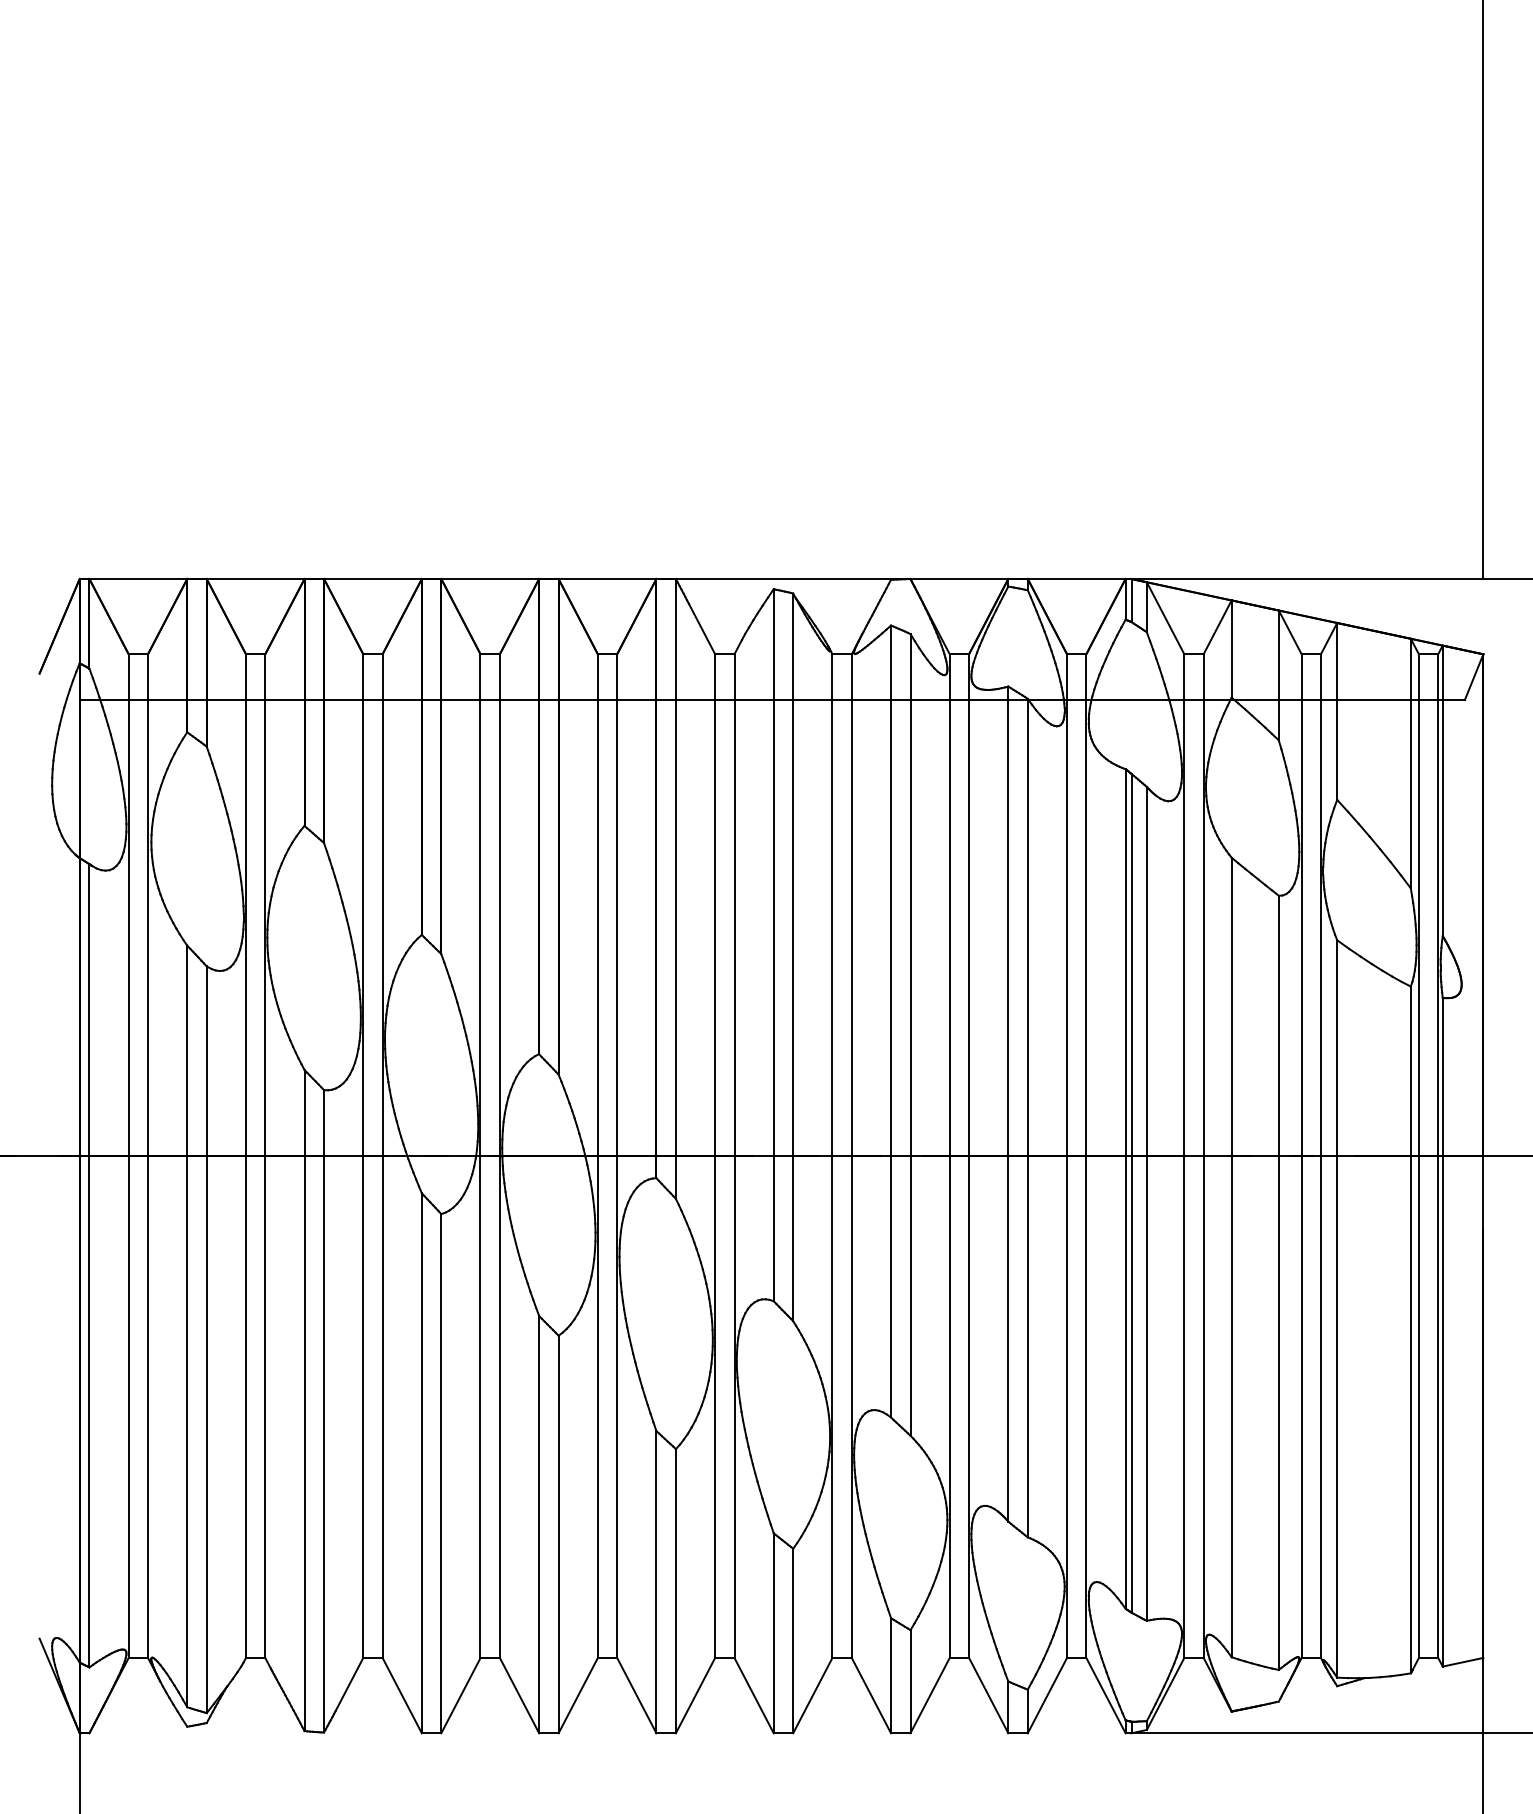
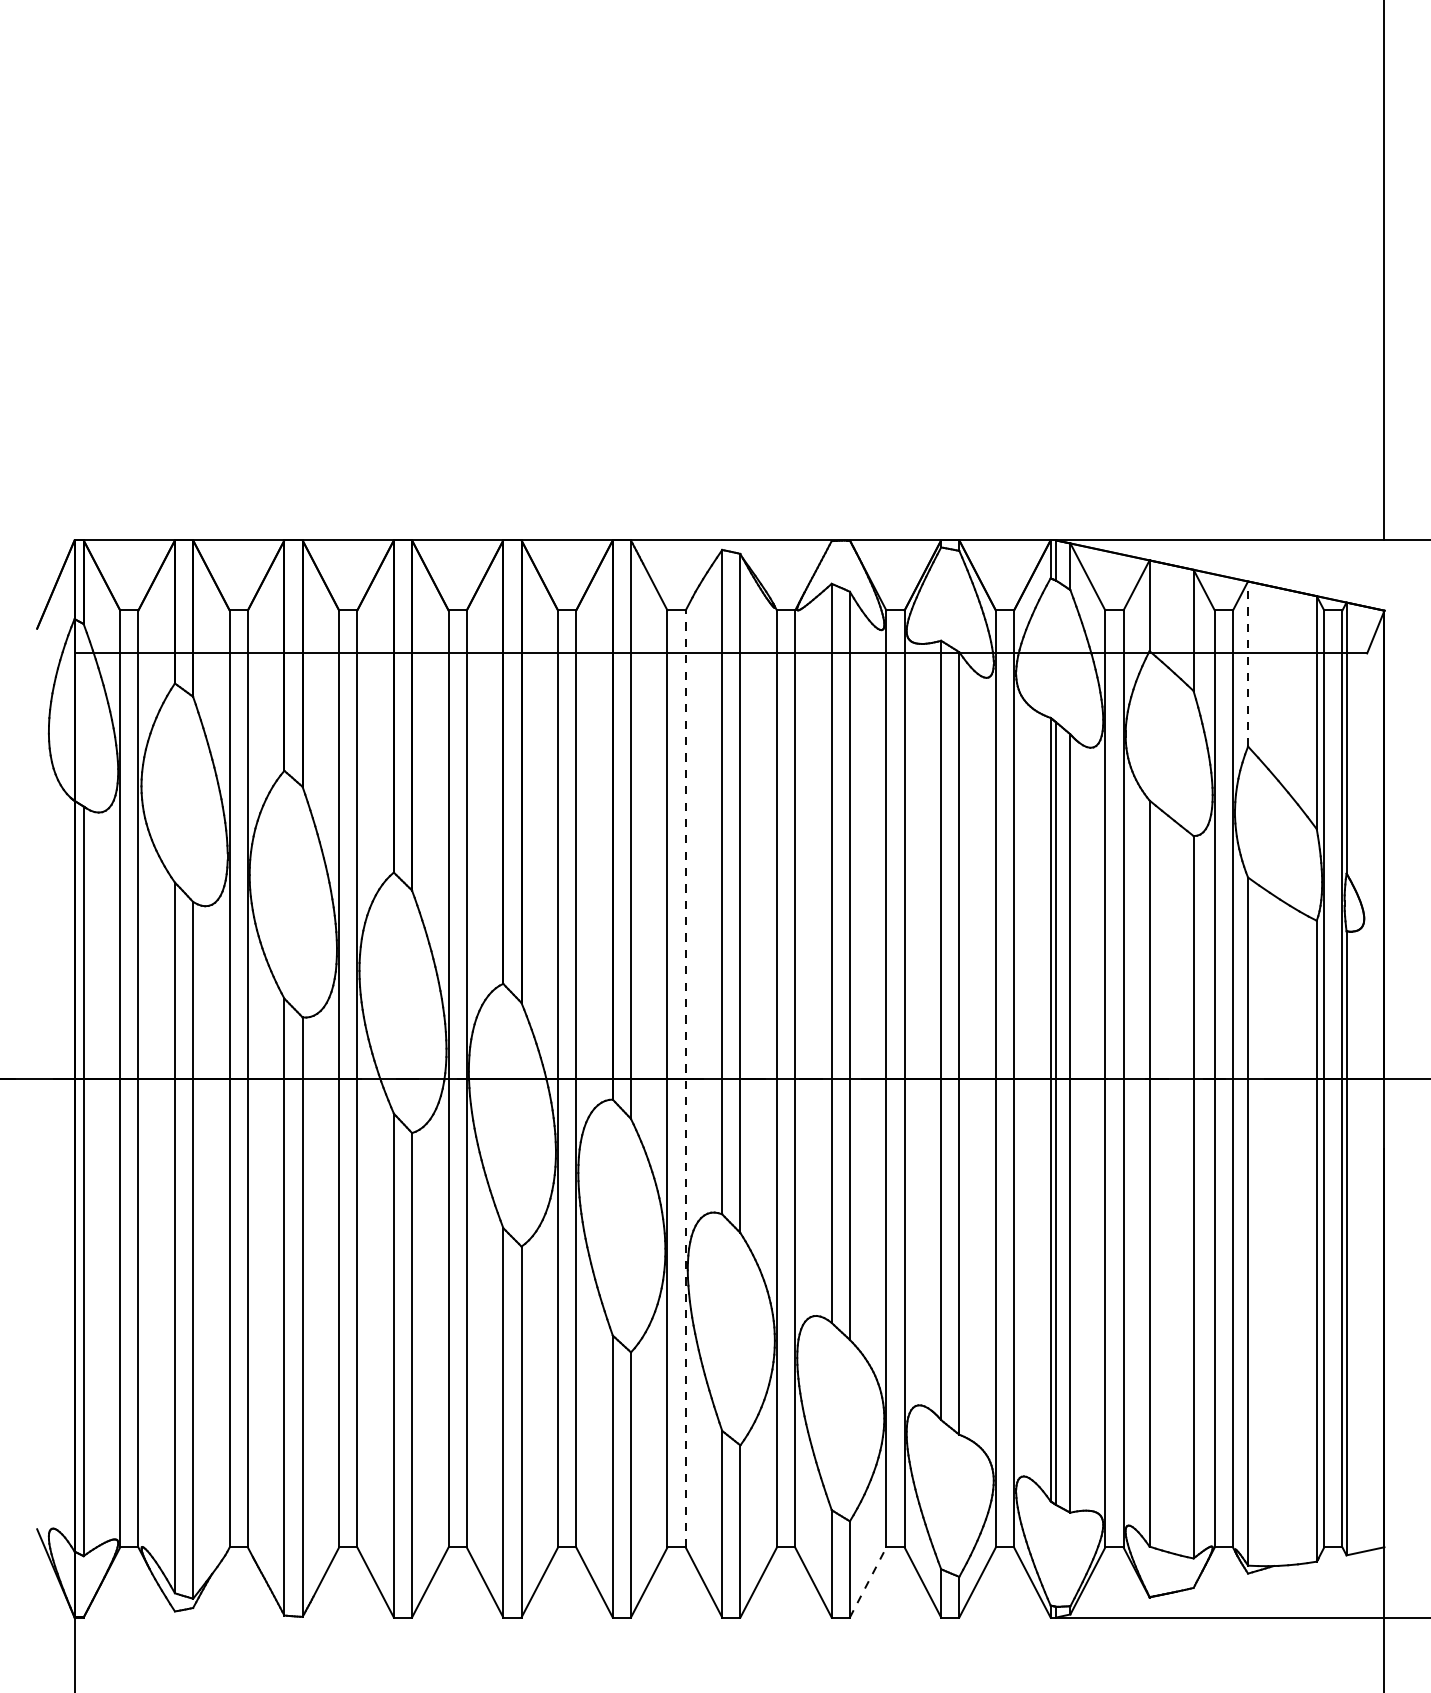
line: (1337, 711) -> (1248, 664), solid -> dashed
line: (734, 1155) -> (685, 1078), solid -> dashed
line: (930, 1695) -> (868, 1582), solid -> dashed

